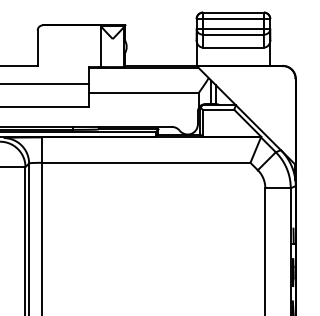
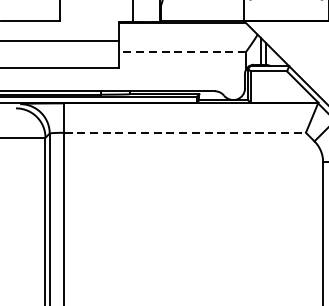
line: (143, 92) -> (182, 51), solid -> dashed
line: (146, 162) -> (185, 132), solid -> dashed

